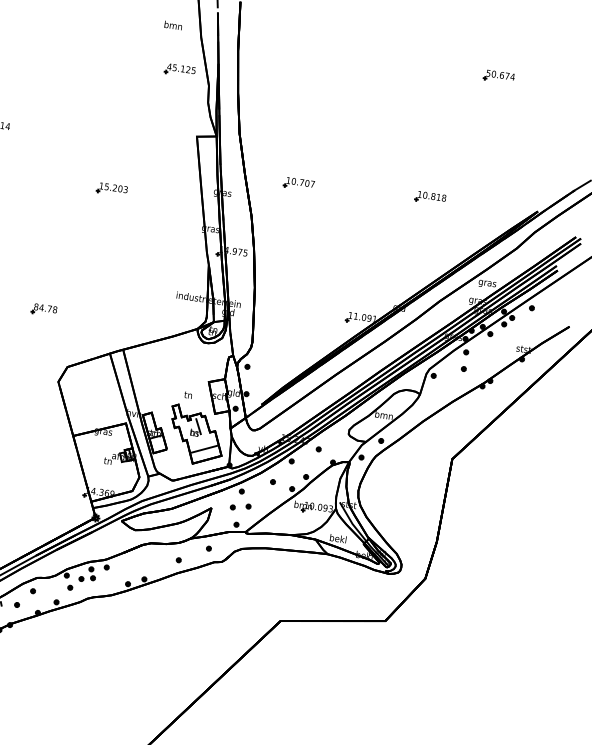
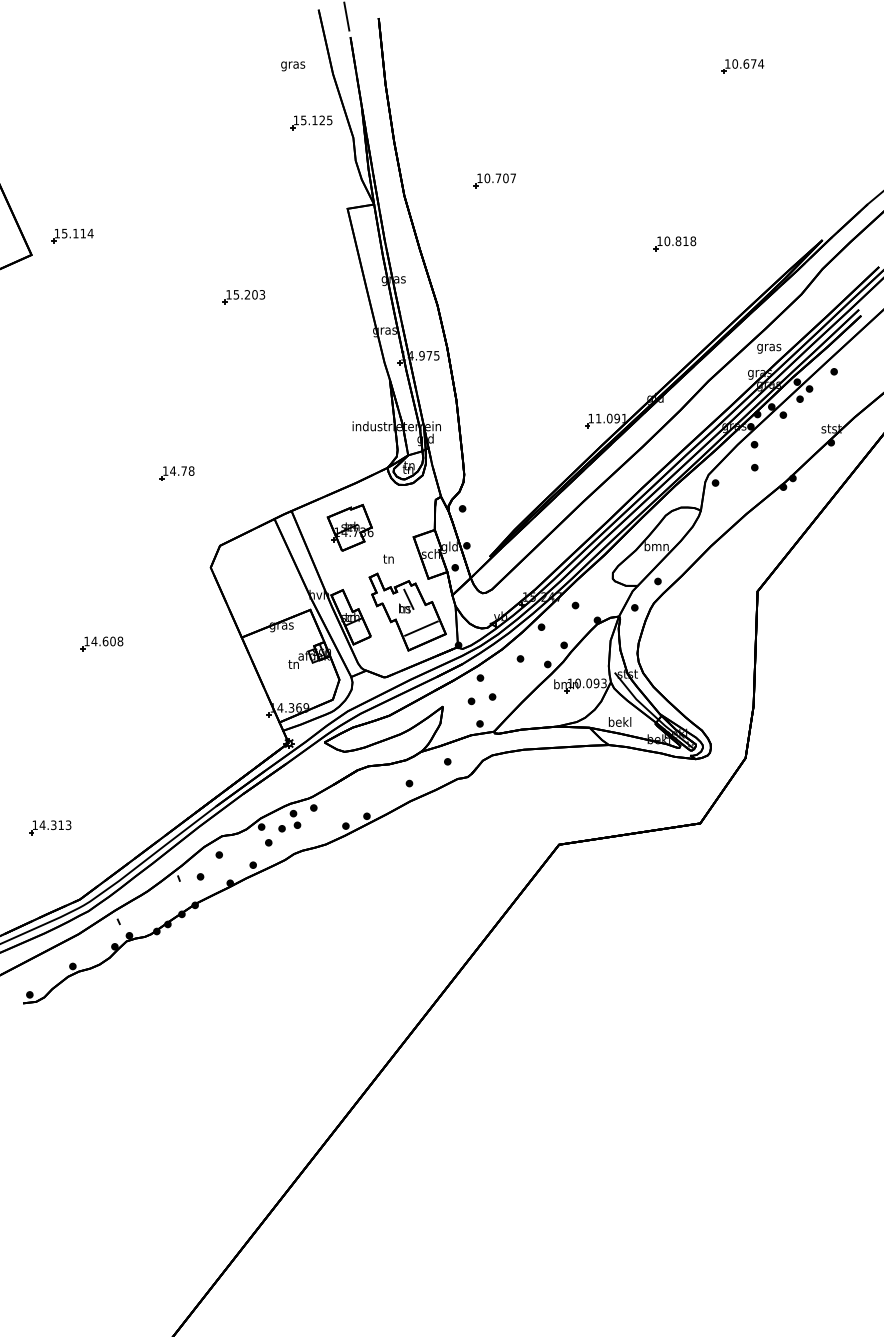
text: (173, 26) -> (293, 64), bmn -> gras
text: (169, 67) -> (296, 120), 45.125 -> 15.125
text: (488, 72) -> (727, 63), 50.674 -> 10.674
part: (298, 183) -> (494, 180), moved
text: (36, 306) -> (165, 470), 84.78 -> 14.78
part: (163, 368) -> (349, 527), added

